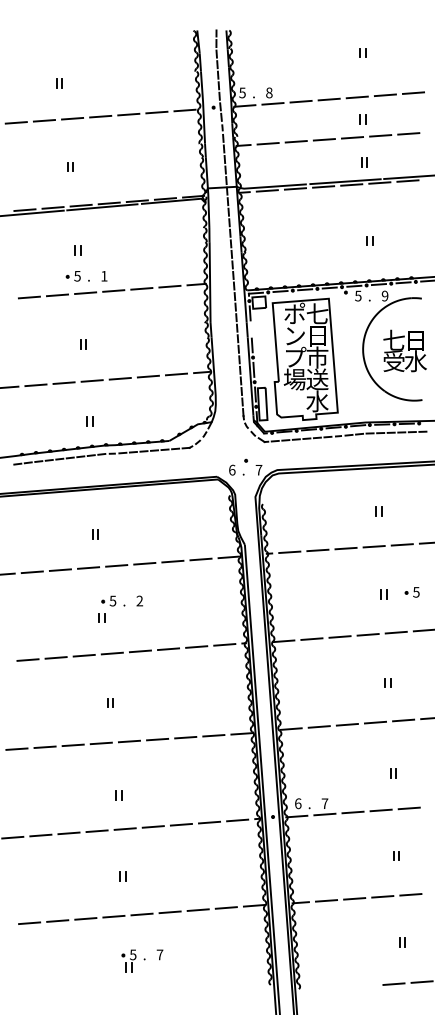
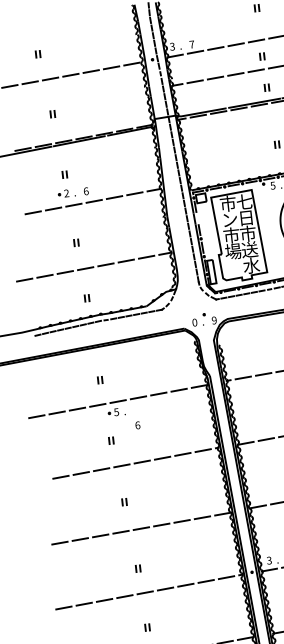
text: (242, 92) -> (172, 46), 5 -> 3
text: (269, 92) -> (192, 44), 8 -> 7
text: (77, 275) -> (66, 192), 5 -> 2
text: (104, 275) -> (86, 190), 1 -> 6
text: (294, 313) -> (227, 203), ポ -> 市
text: (295, 357) -> (232, 235), プ -> 市
text: (232, 469) -> (194, 322), 6 -> 0
text: (258, 469) -> (213, 320), 7 -> 9
part: (113, 600) -> (116, 411), moved
text: (139, 600) -> (137, 425), 2 -> 6
text: (297, 803) -> (268, 560), 6 -> 3

